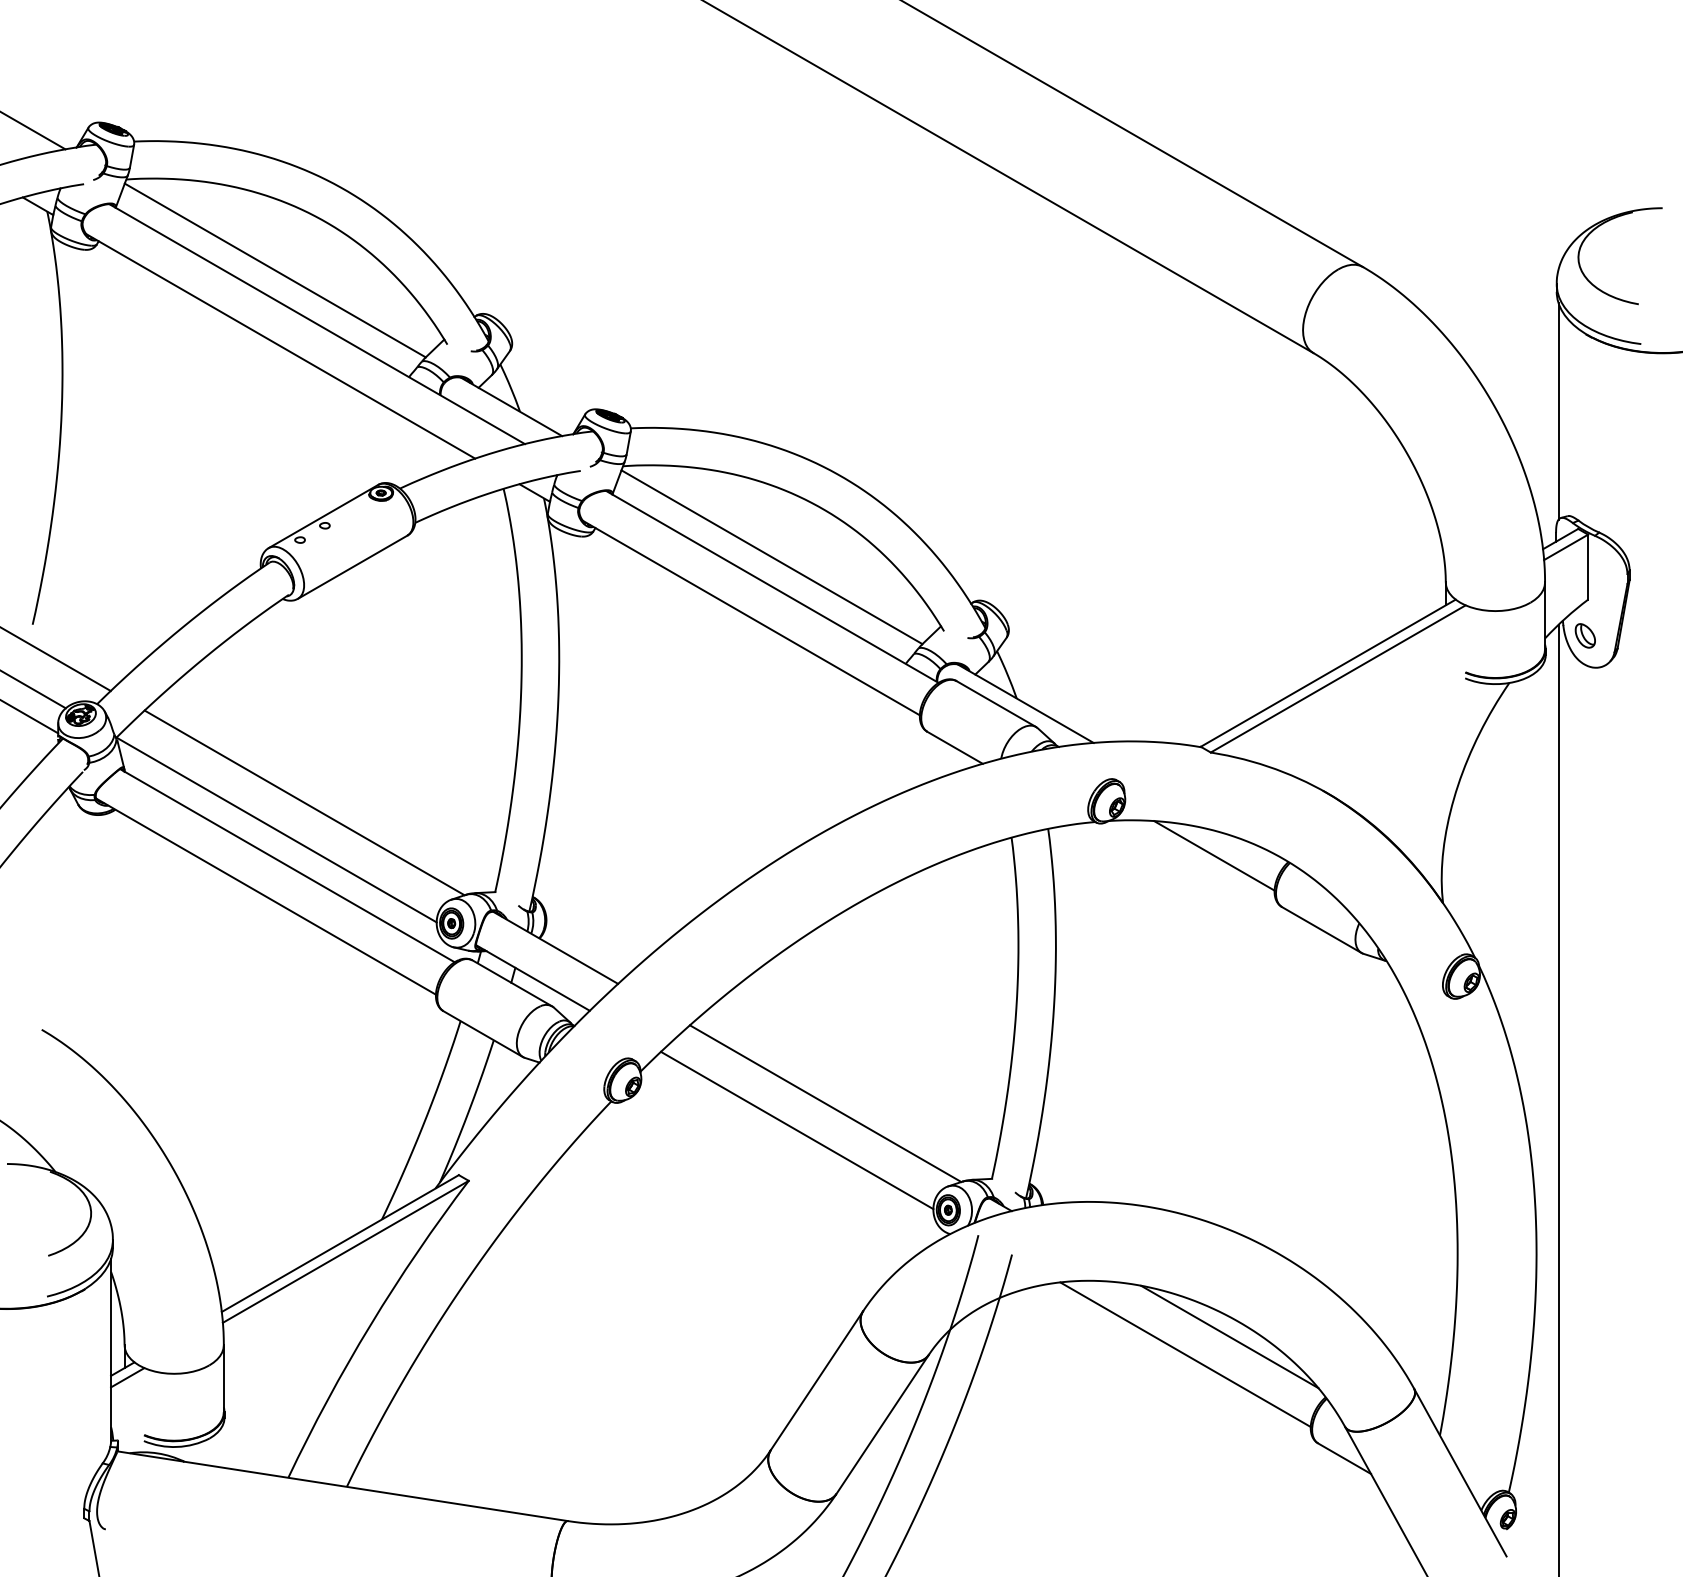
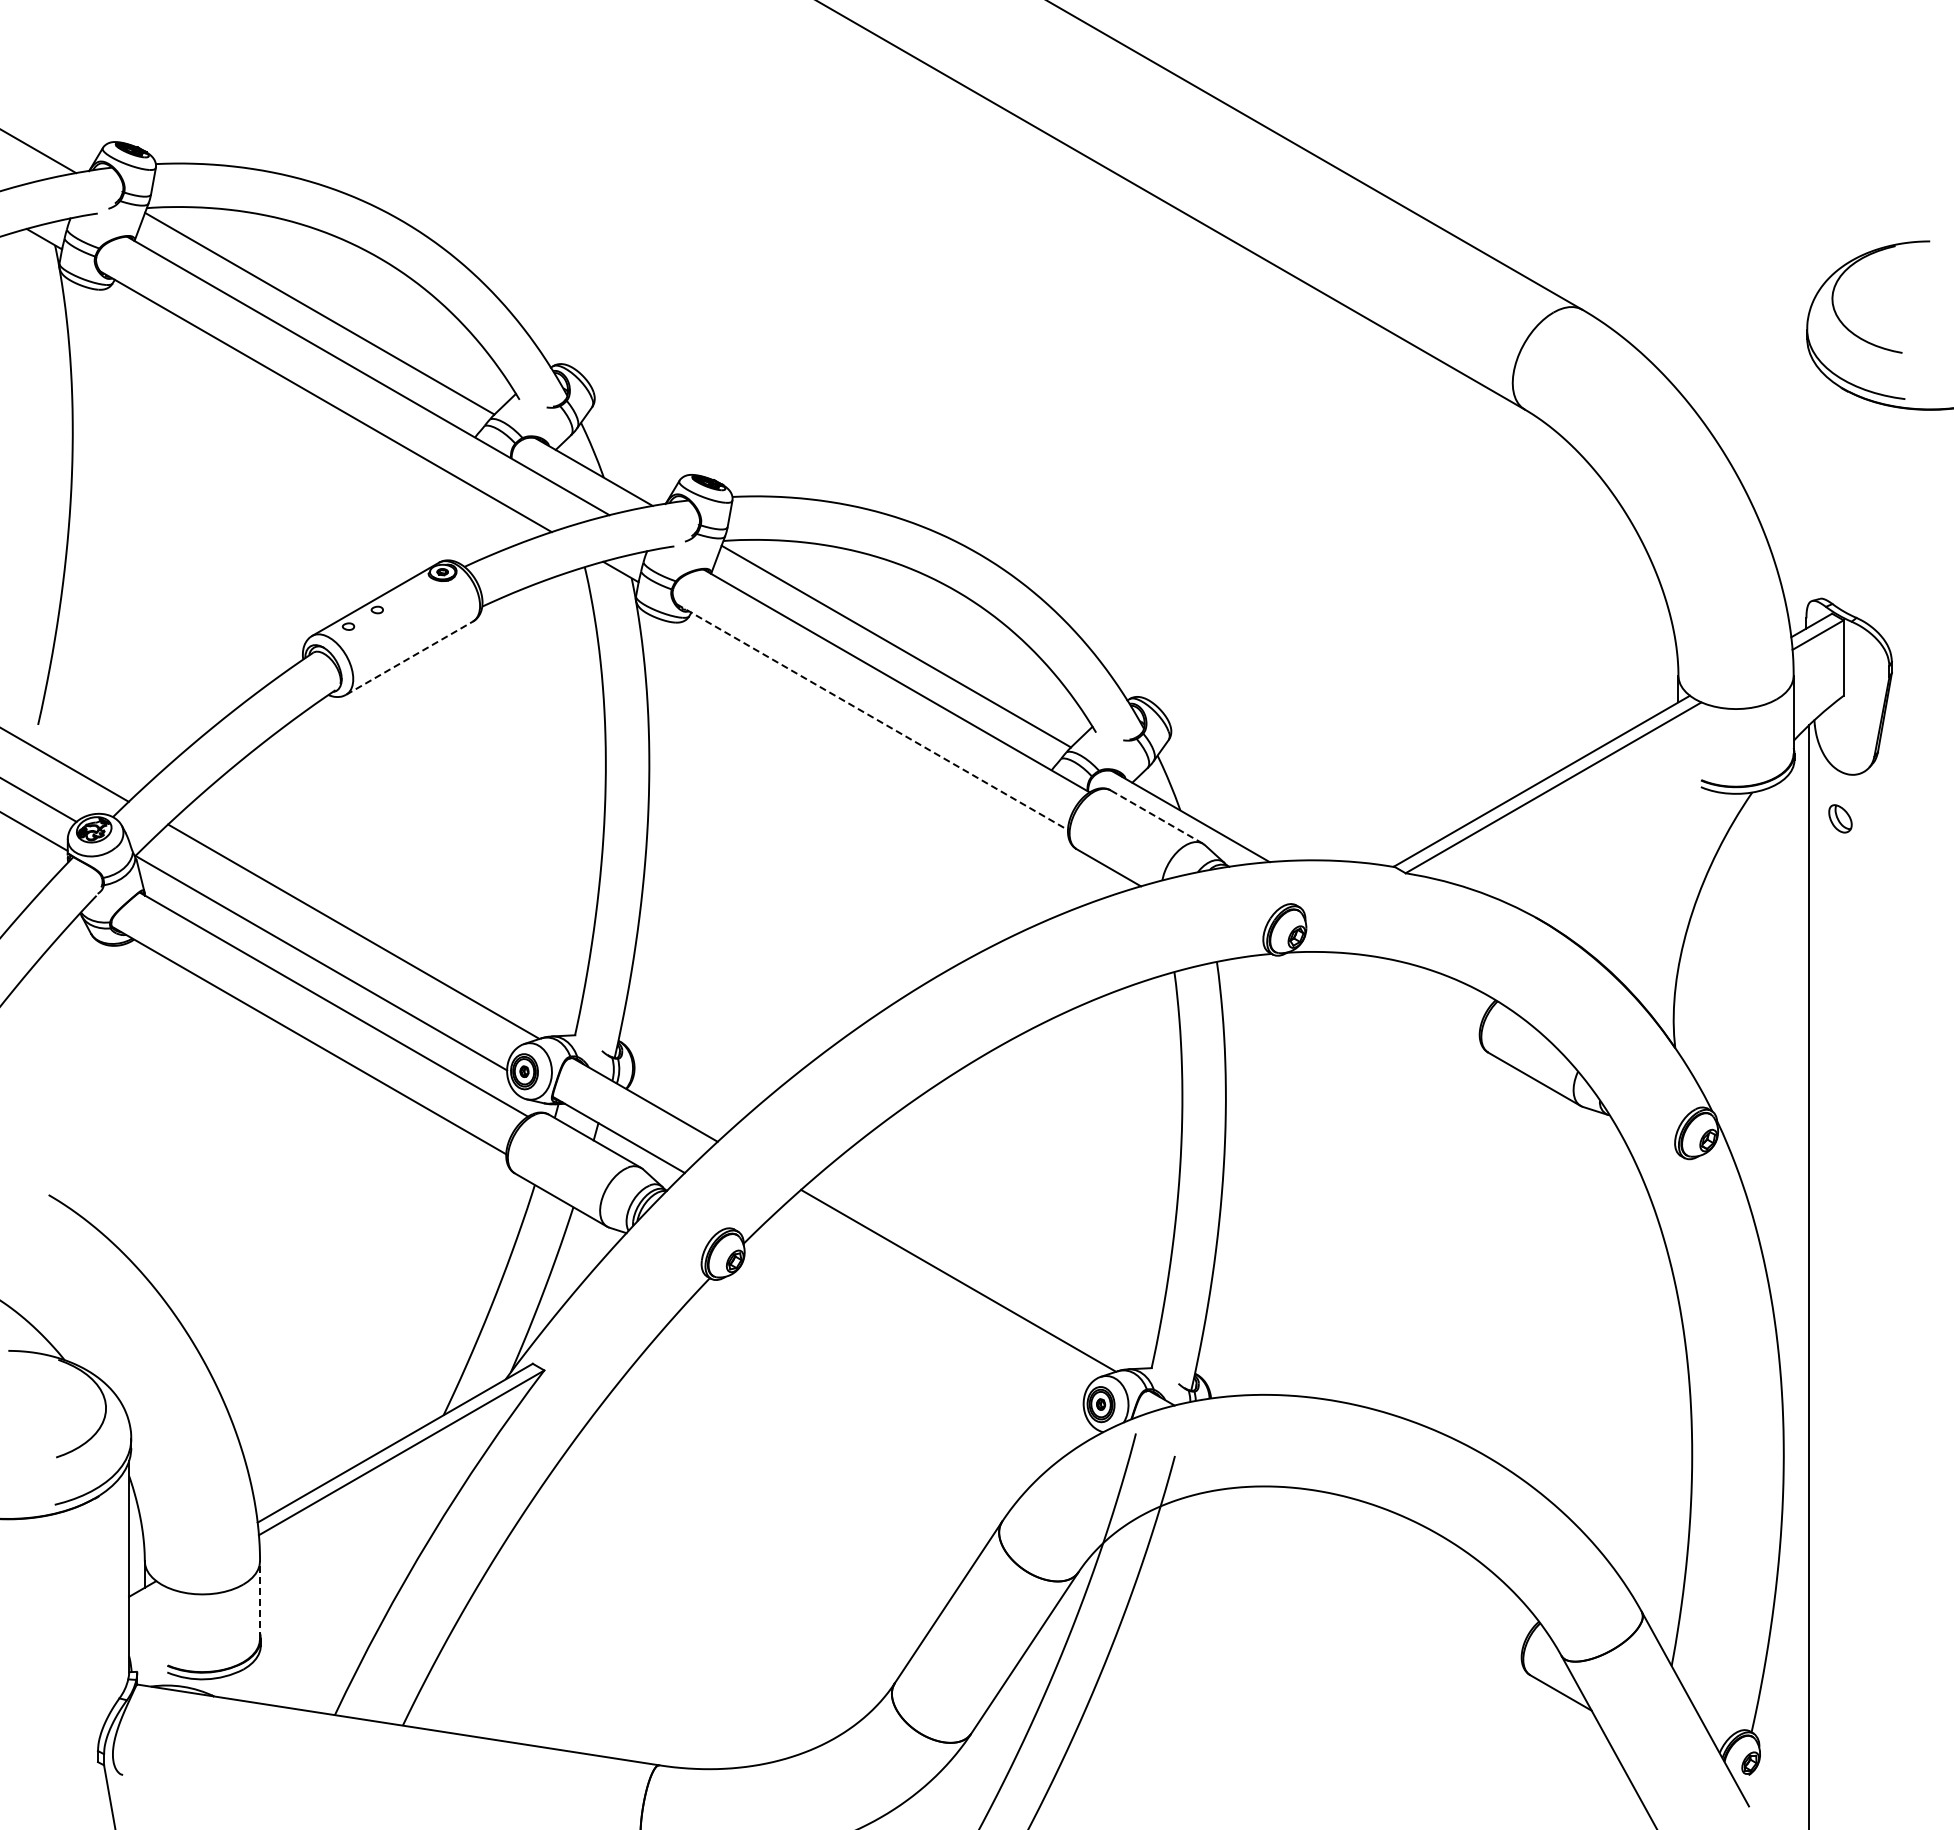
line: (1558, 411) -> (1809, 477), removed
line: (353, 566) -> (410, 657), solid -> dashed
line: (751, 618) -> (872, 717), solid -> dashed
part: (1585, 635) -> (1840, 818), moved
line: (996, 703) -> (1156, 816), solid -> dashed
line: (1214, 855) -> (1409, 992), removed
line: (797, 1130) -> (925, 1311), removed
line: (1229, 1336) -> (1427, 1551), removed
line: (1185, 1354) -> (1376, 1572), removed
line: (127, 1377) -> (148, 1598), removed
line: (224, 1379) -> (260, 1600), solid -> dashed

